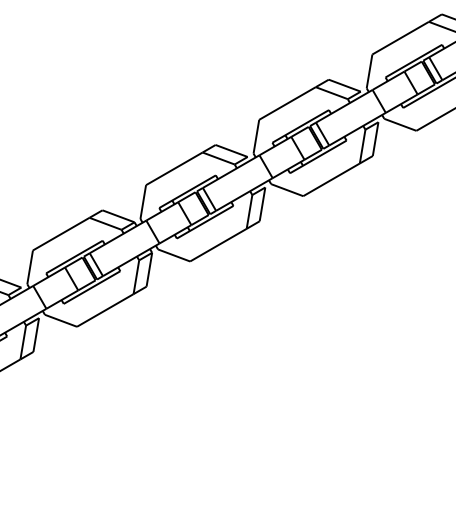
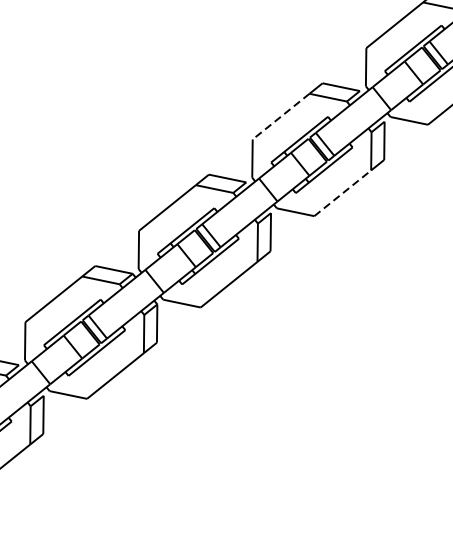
line: (287, 103) -> (281, 116), solid -> dashed
line: (331, 179) -> (342, 192), solid -> dashed

